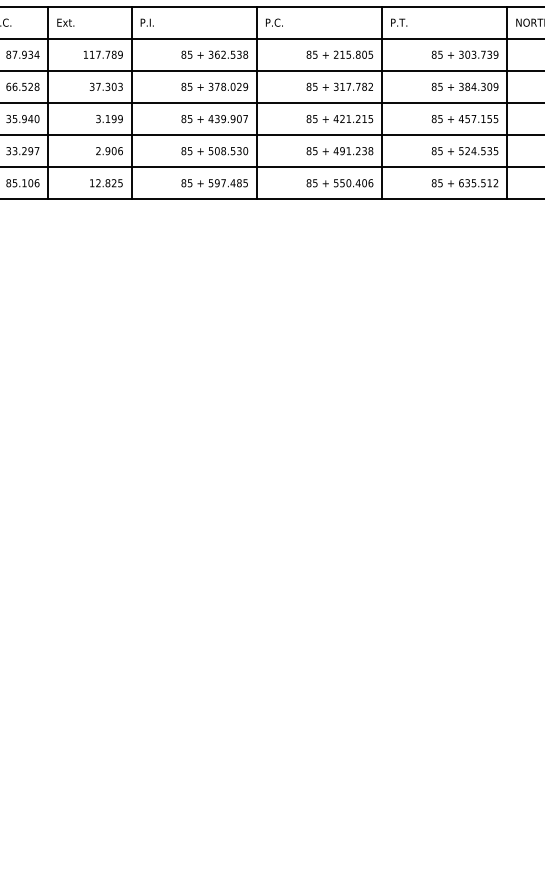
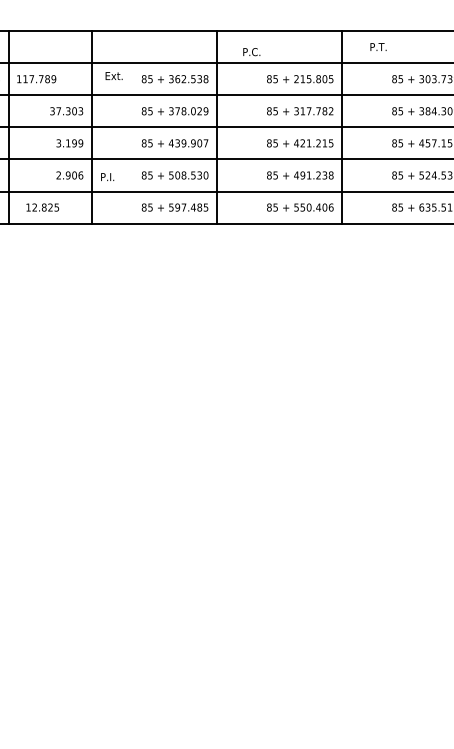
text: (65, 22) -> (113, 75), moved
text: (146, 22) -> (106, 176), moved
text: (274, 22) -> (251, 51), moved
text: (399, 22) -> (378, 46), moved
text: (103, 54) -> (36, 78), moved
text: (106, 183) -> (42, 207), moved

